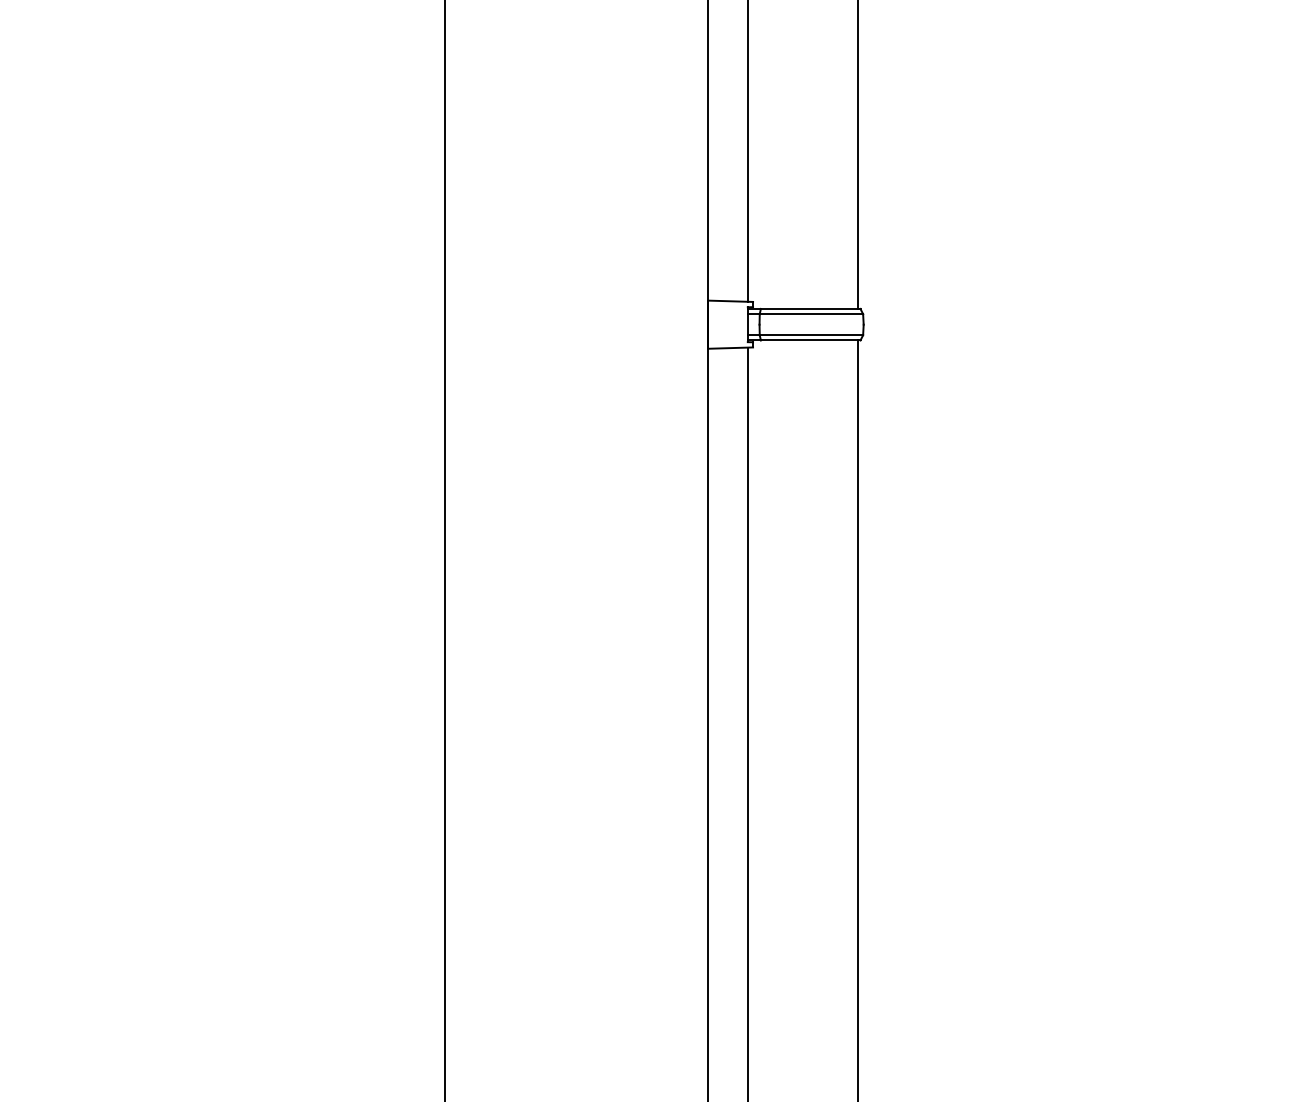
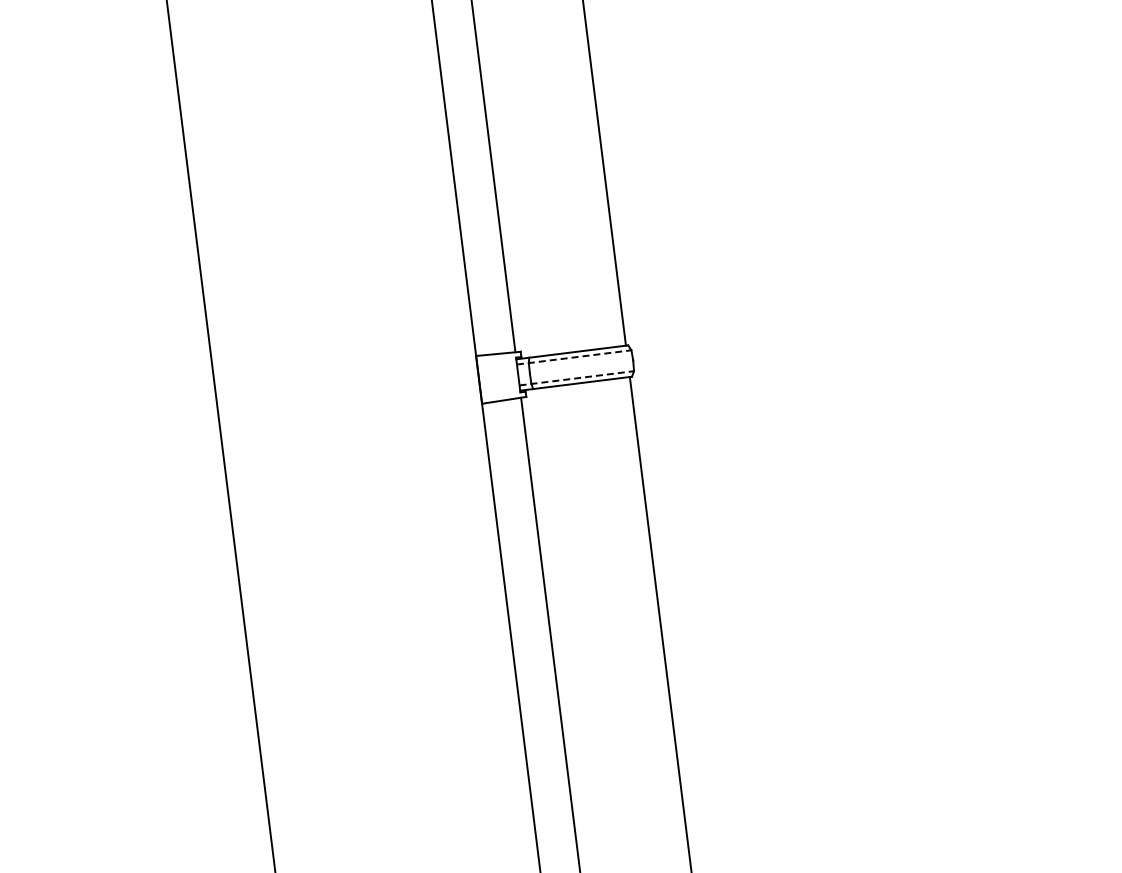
line: (805, 314) -> (574, 357), solid -> dashed
line: (805, 335) -> (576, 378), solid -> dashed

